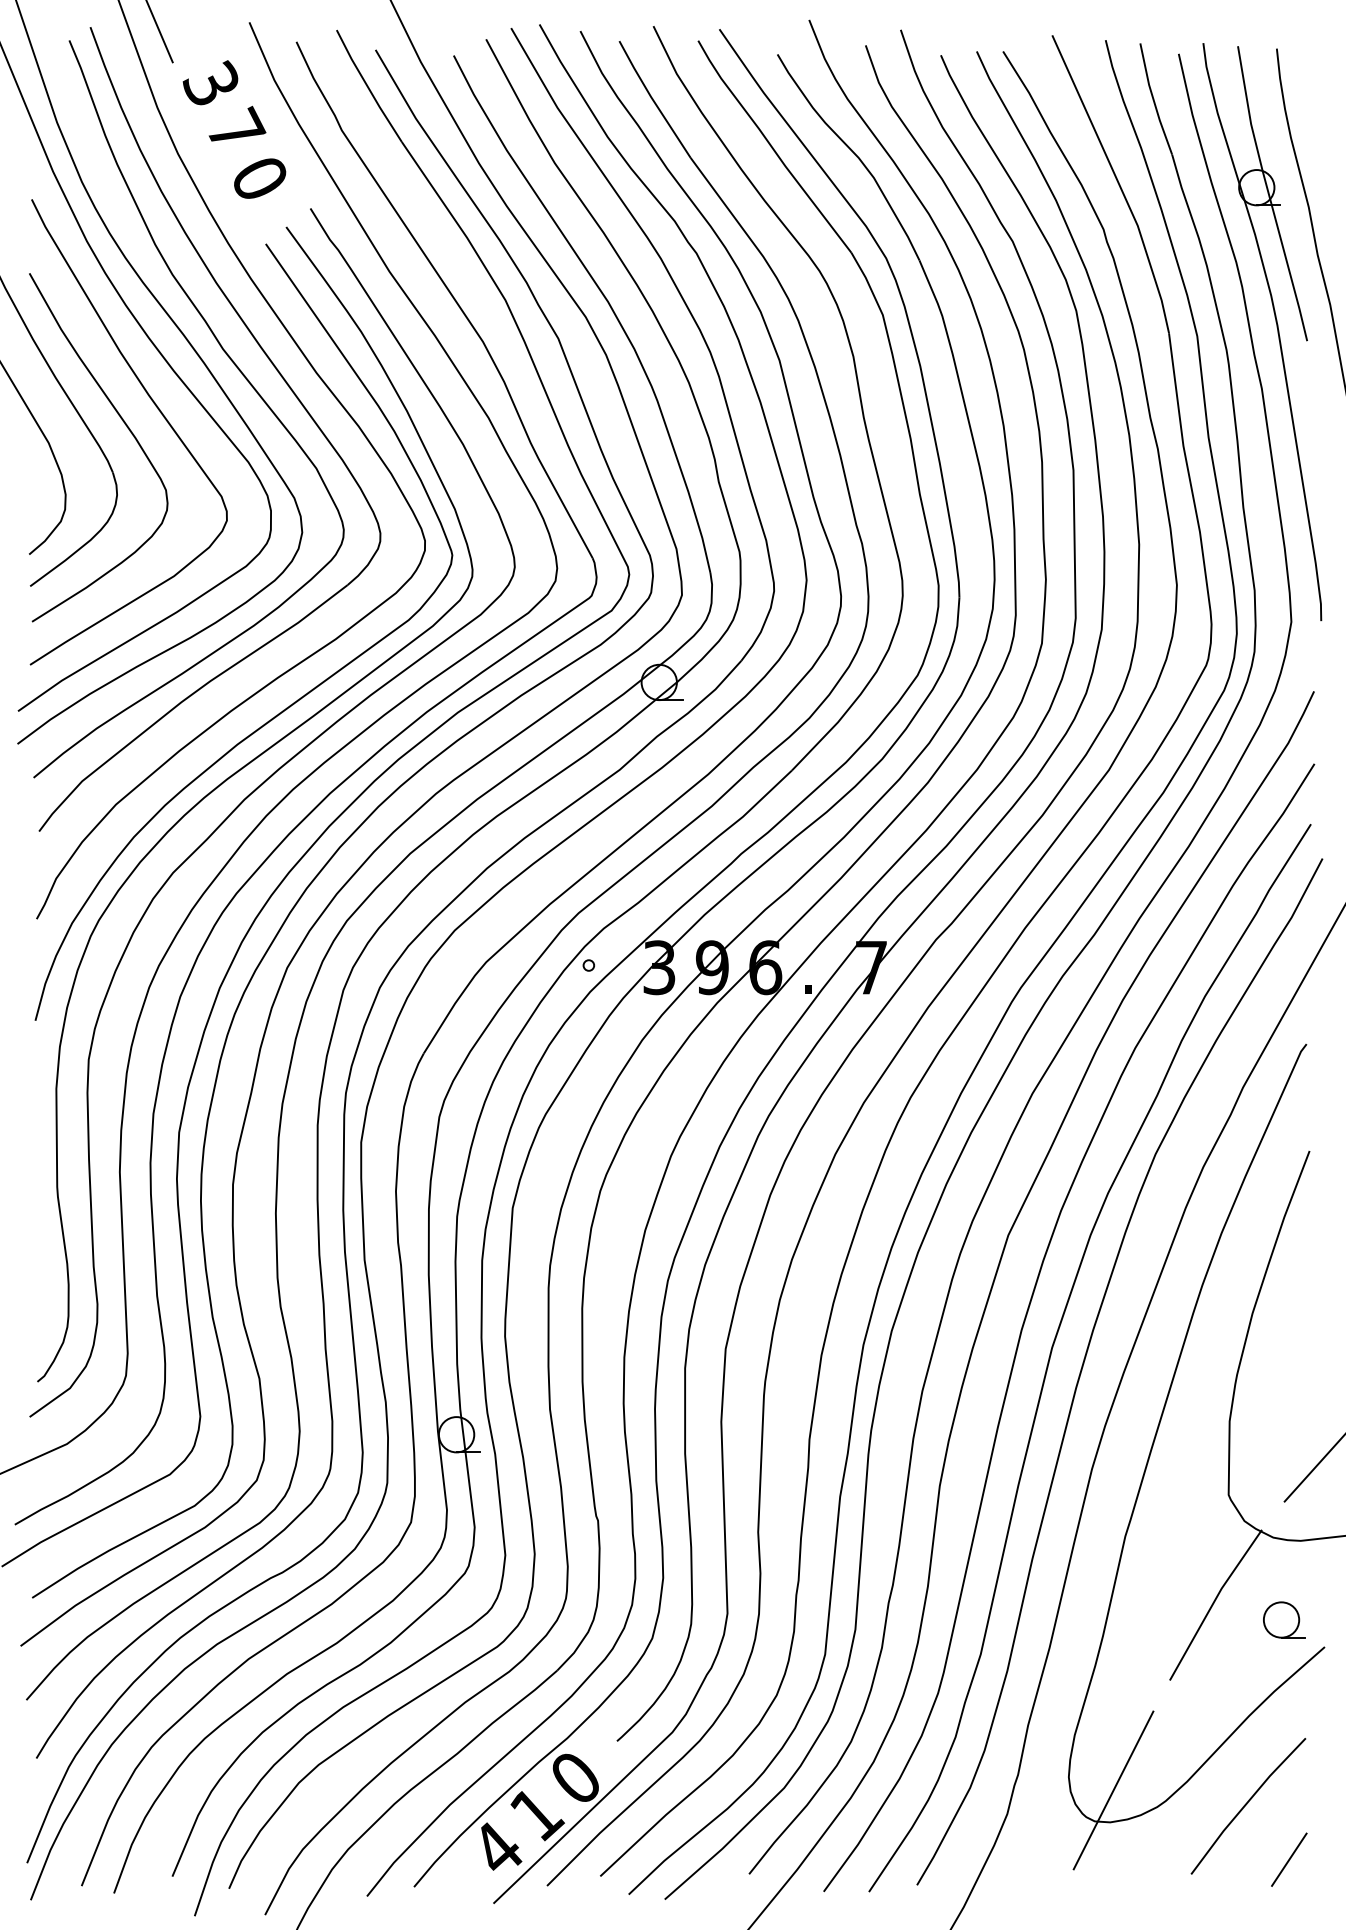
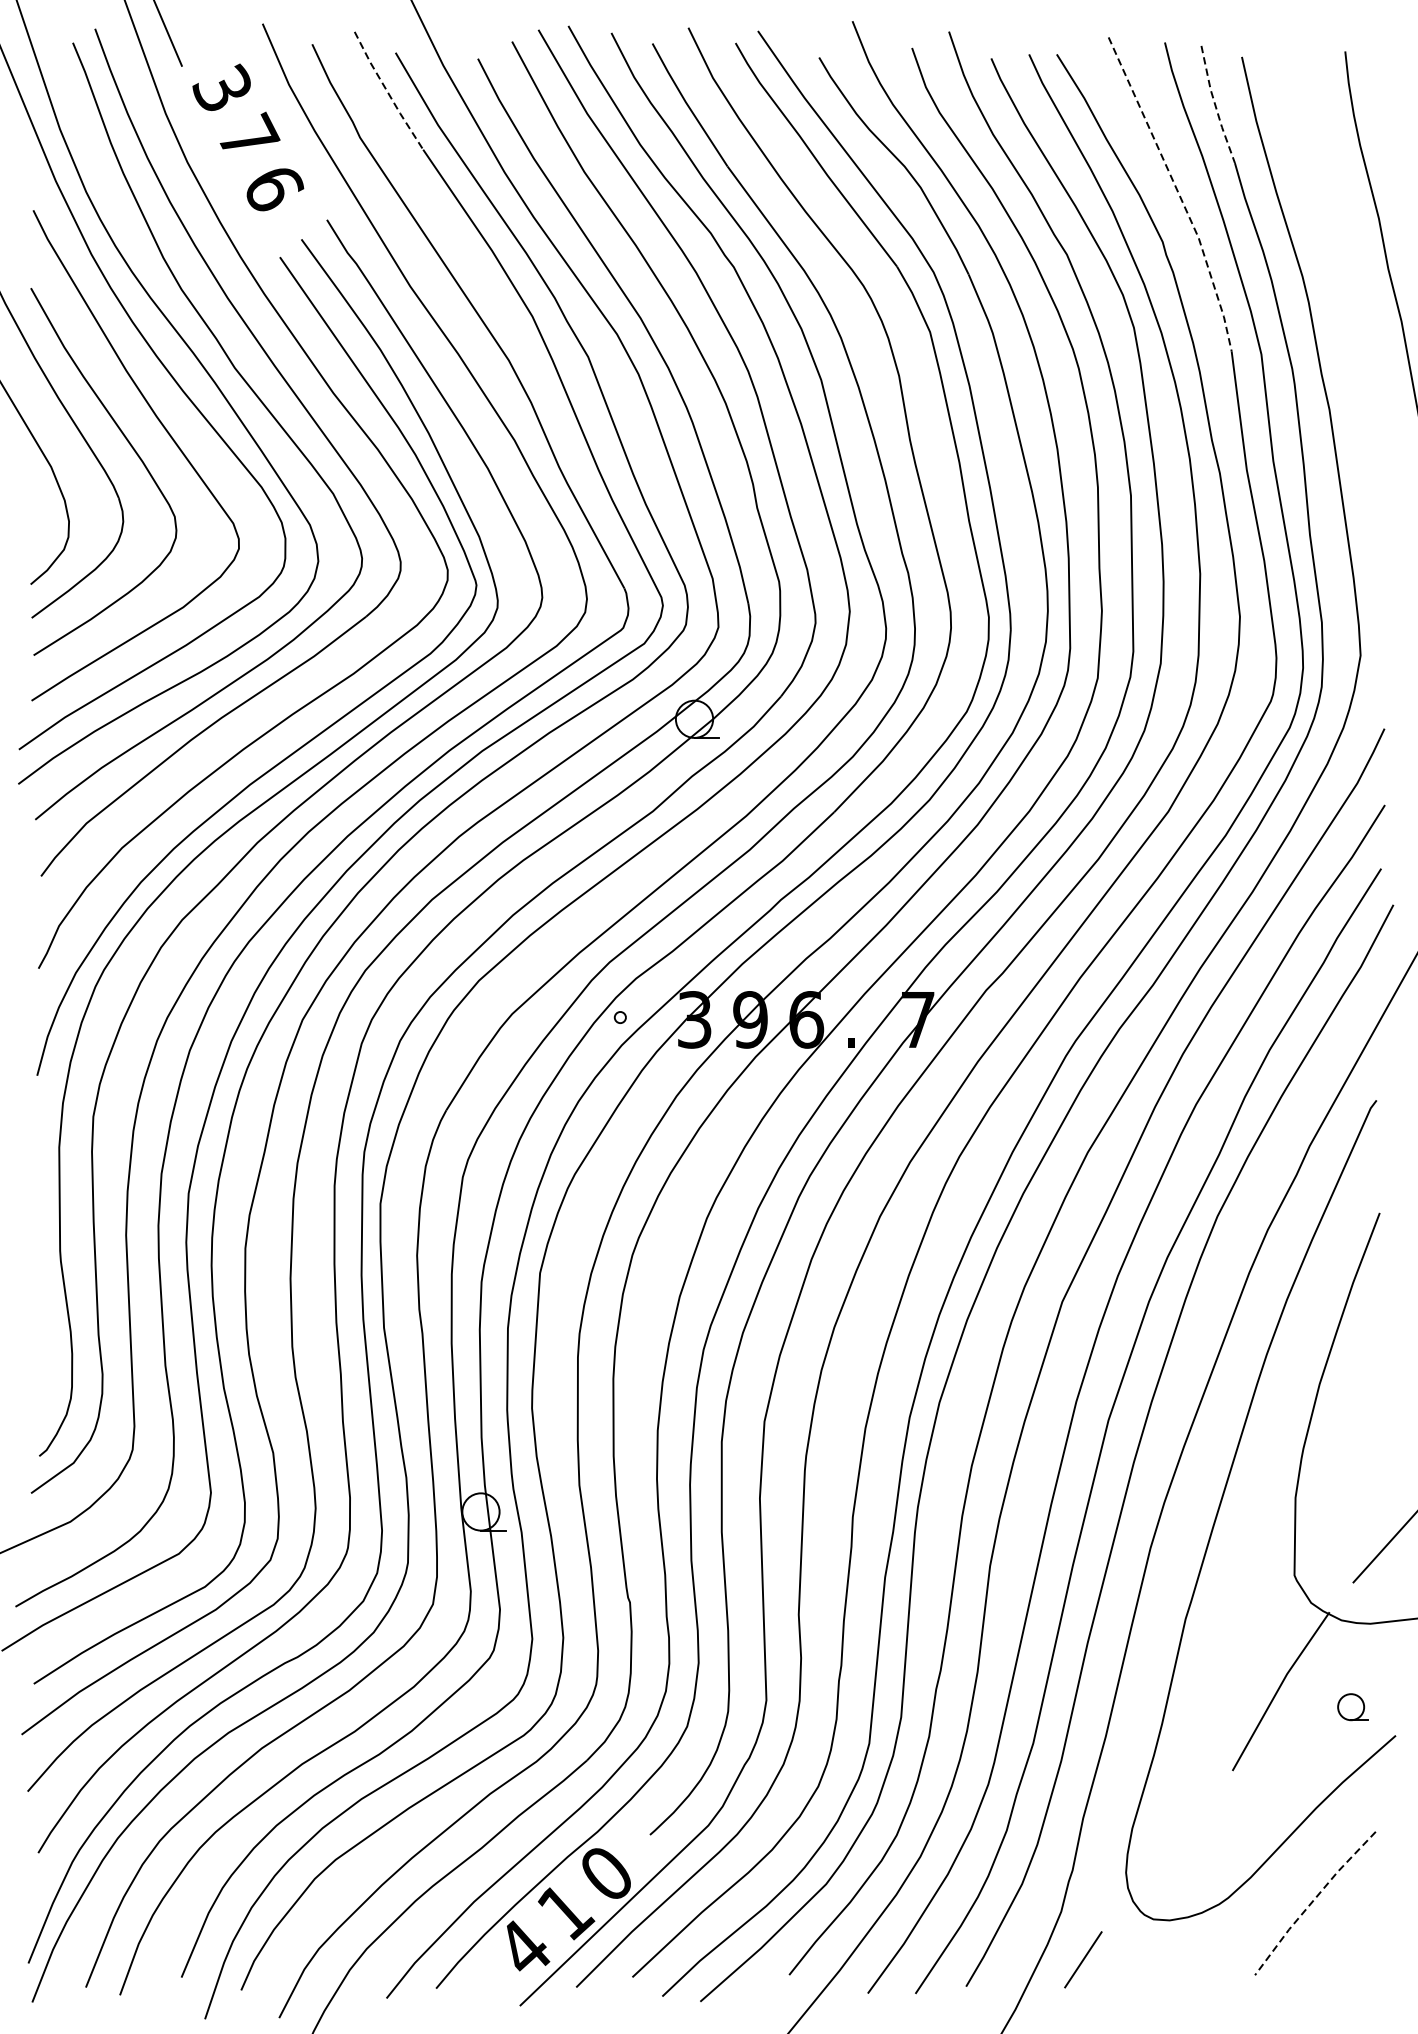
line: (367, 86) -> (387, 91), solid -> dashed
line: (1153, 99) -> (1215, 105), solid -> dashed
text: (261, 179) -> (275, 189), 0 -> 6
line: (1118, 183) -> (1178, 193), solid -> dashed
part: (1276, 327) -> (1344, 345), removed
part: (1284, 1619) -> (1353, 1706), size x0.7
line: (1113, 1790) -> (1173, 1886), removed
line: (1246, 1804) -> (1313, 1901), solid -> dashed
line: (1289, 1859) -> (1083, 1959), moved

